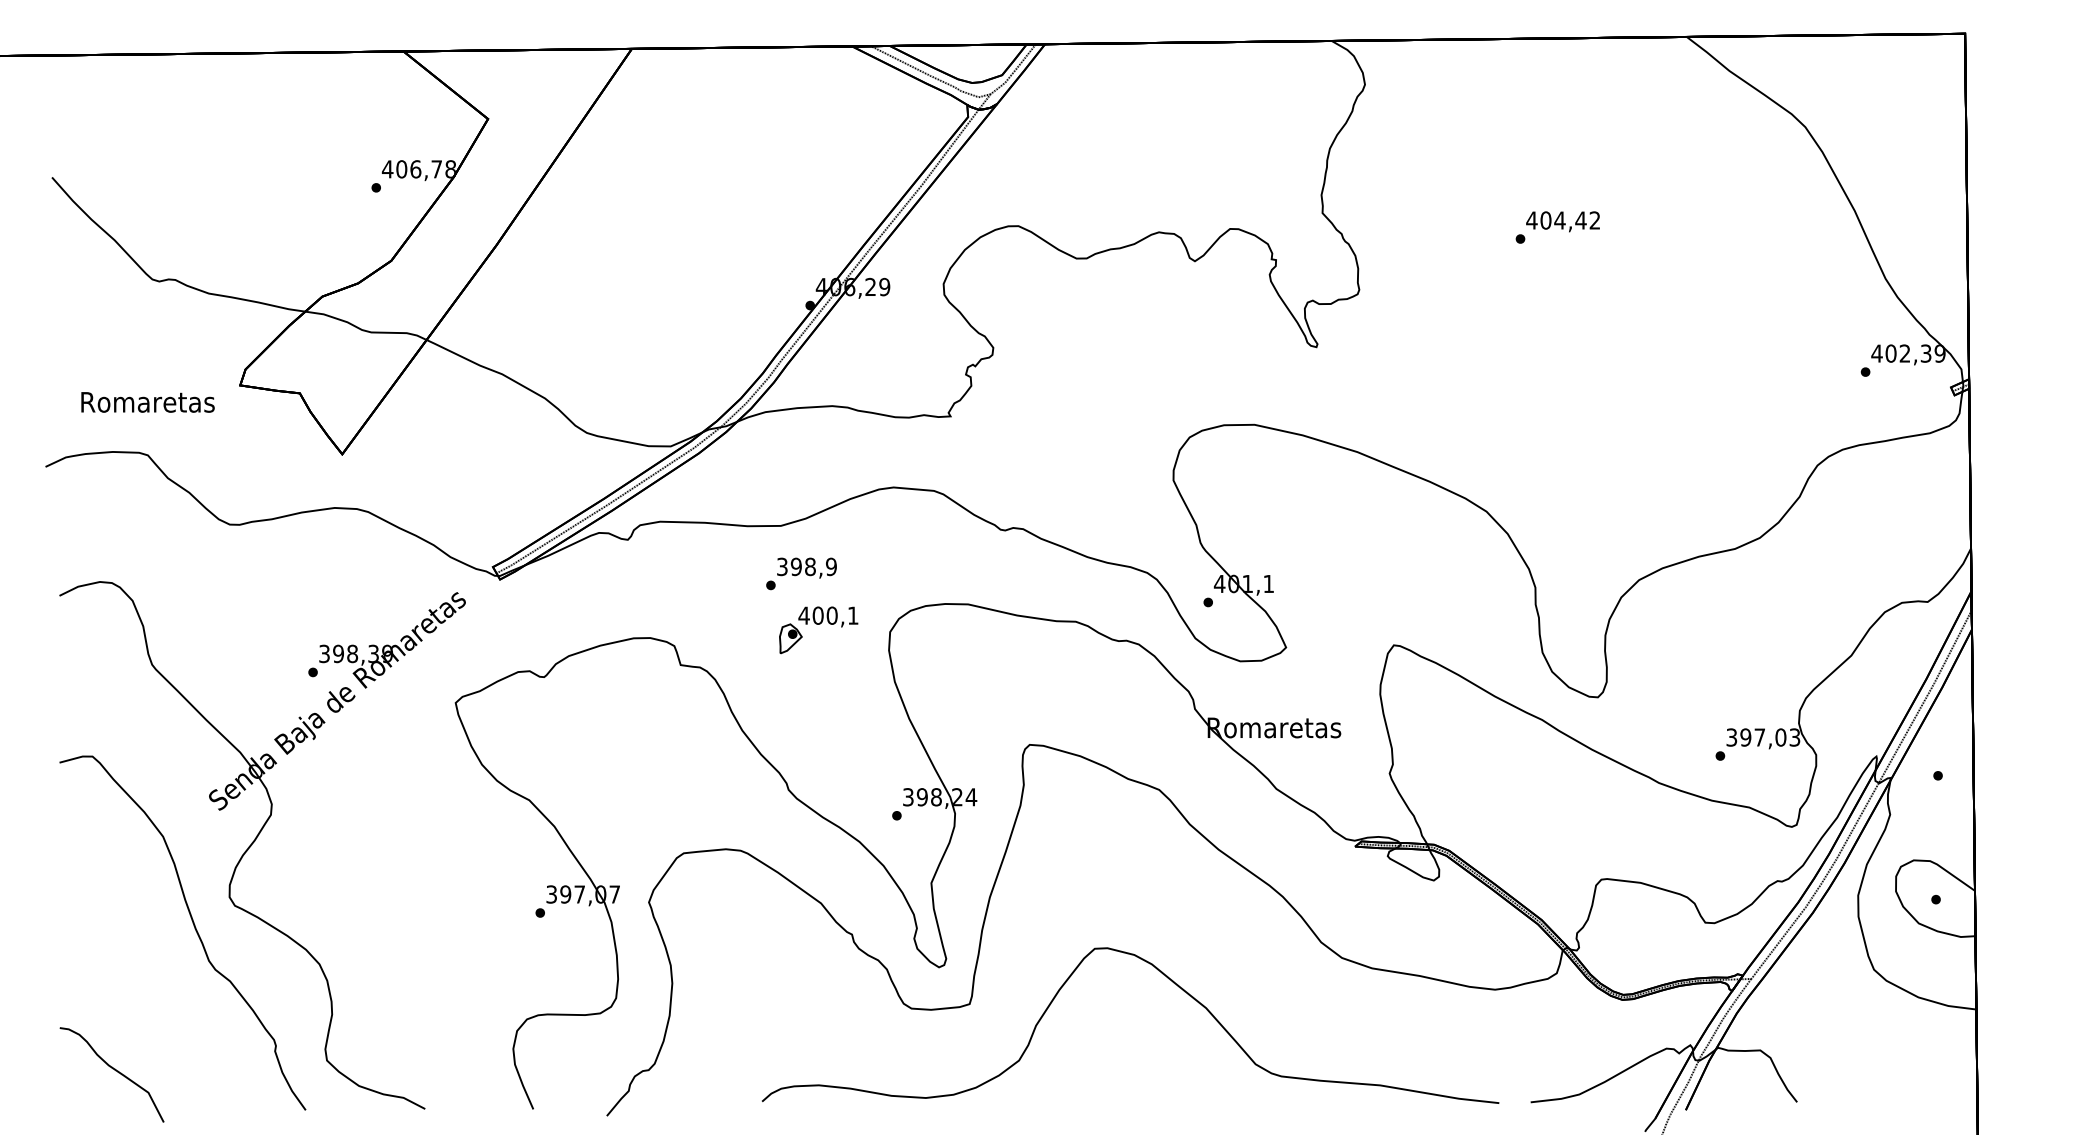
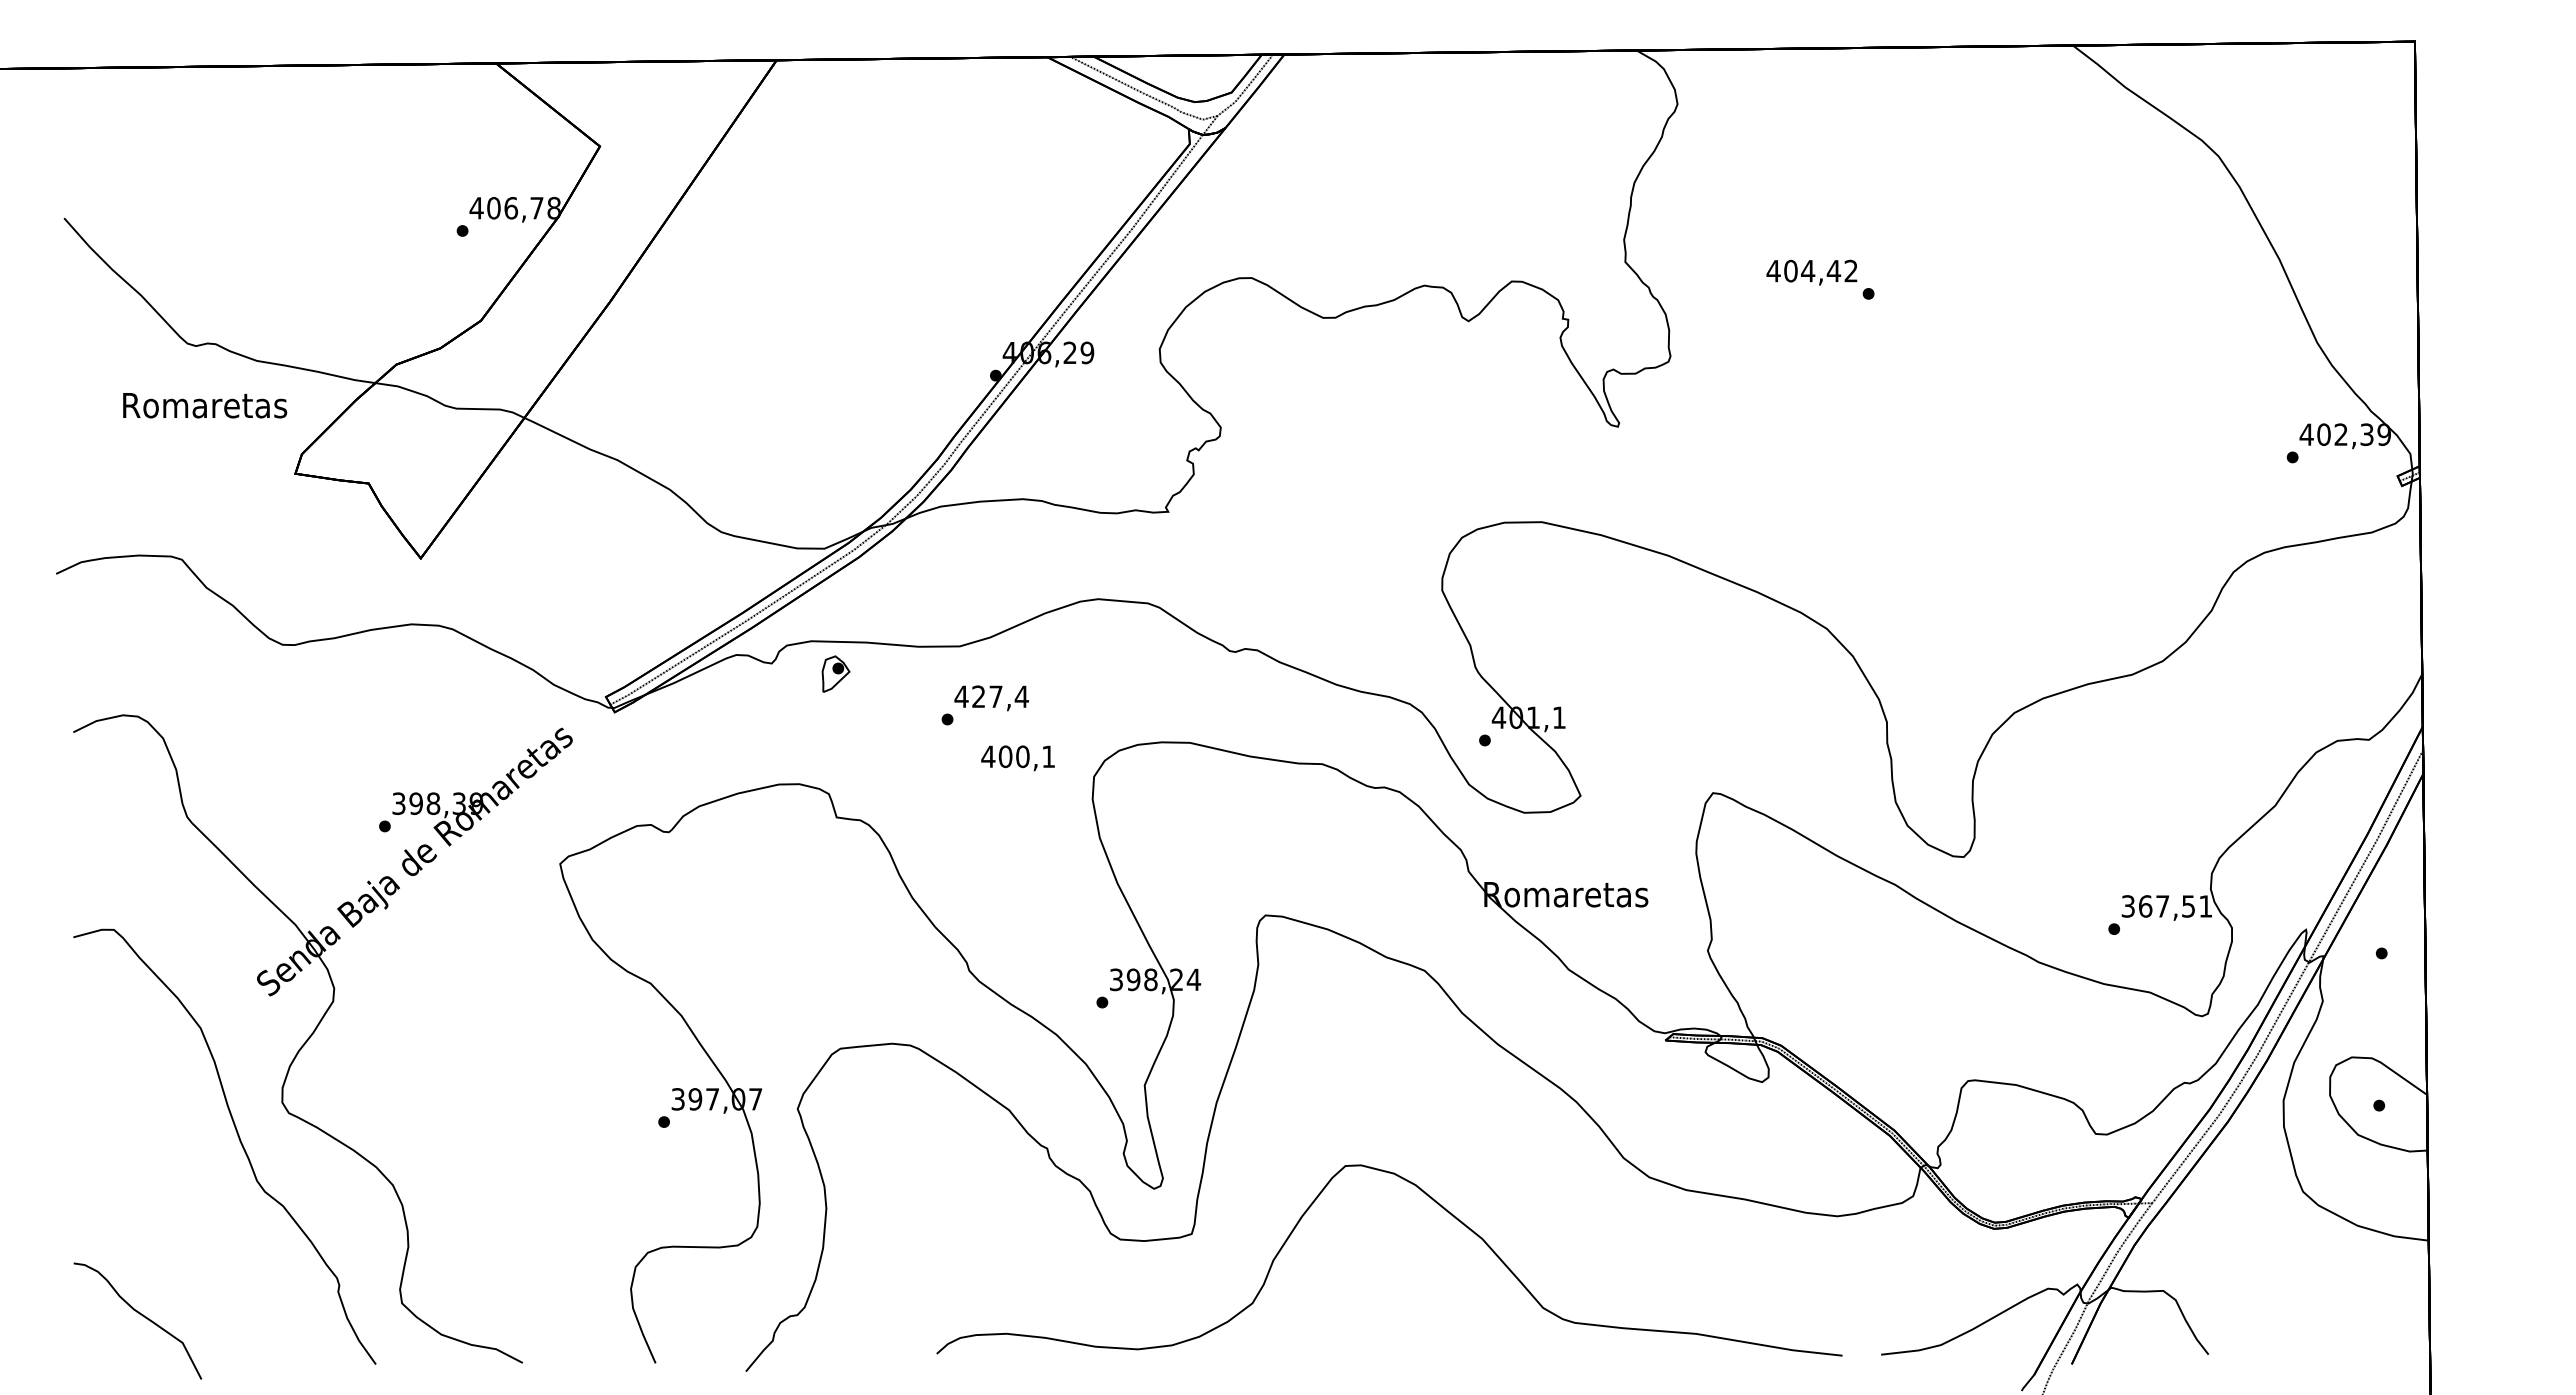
text: (1562, 221) -> (1811, 272), moved
text: (148, 402) -> (205, 405), moved
text: (806, 566) -> (991, 696), 398,9 -> 427,4
part: (790, 638) -> (835, 673), moved
text: (1770, 737) -> (2175, 906), 397,03 -> 367,51

